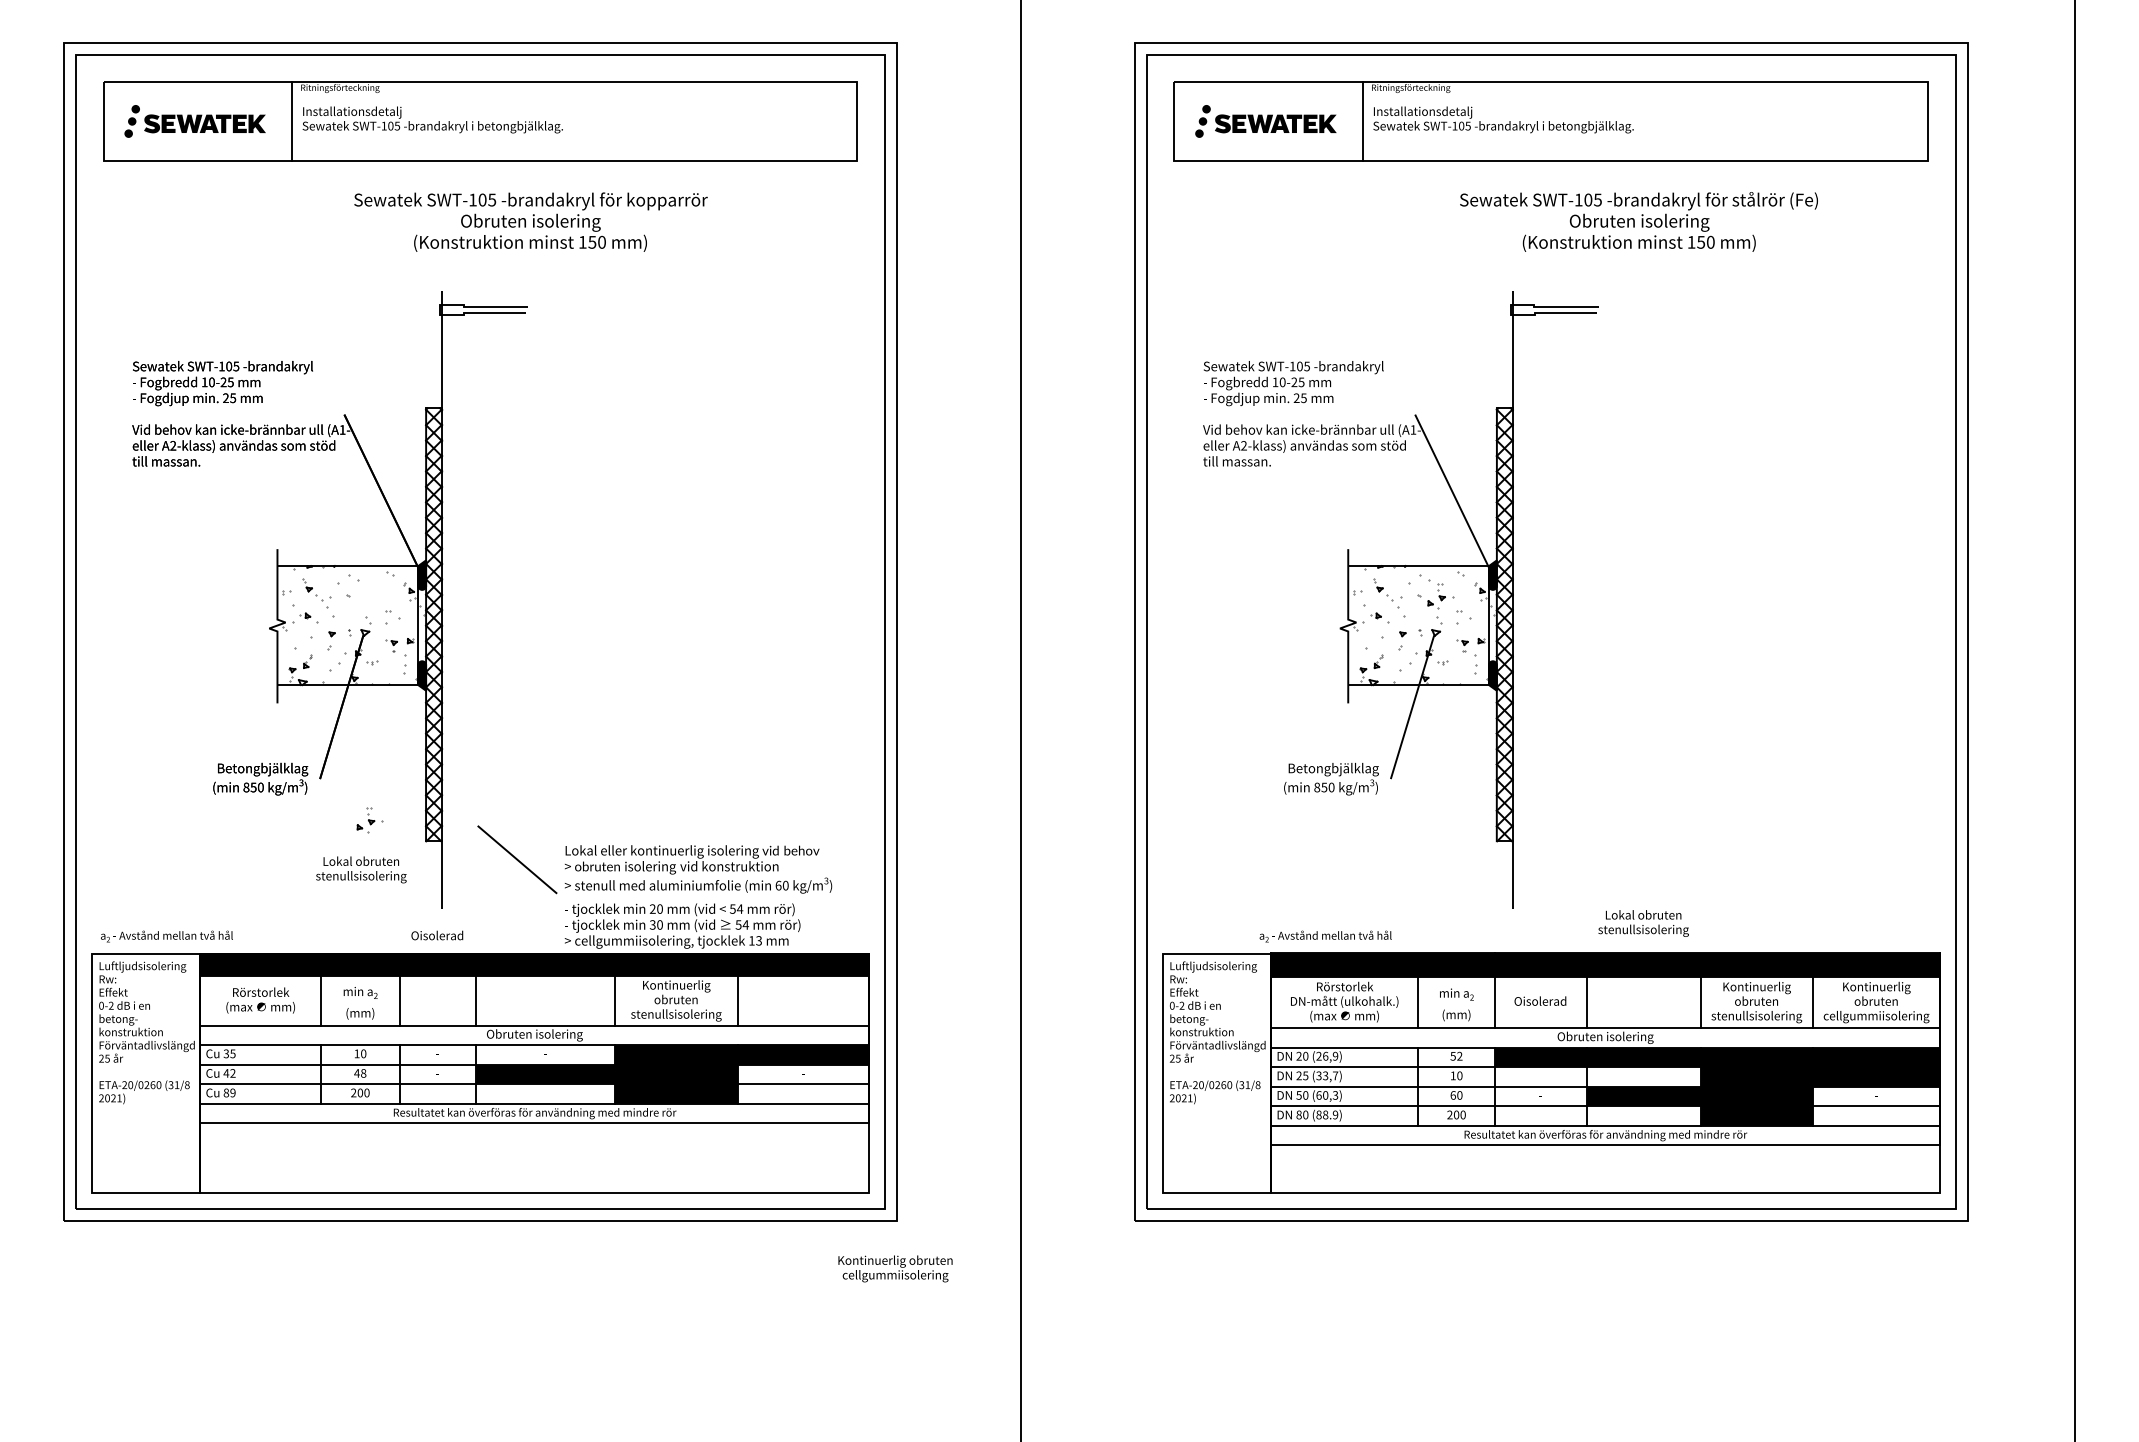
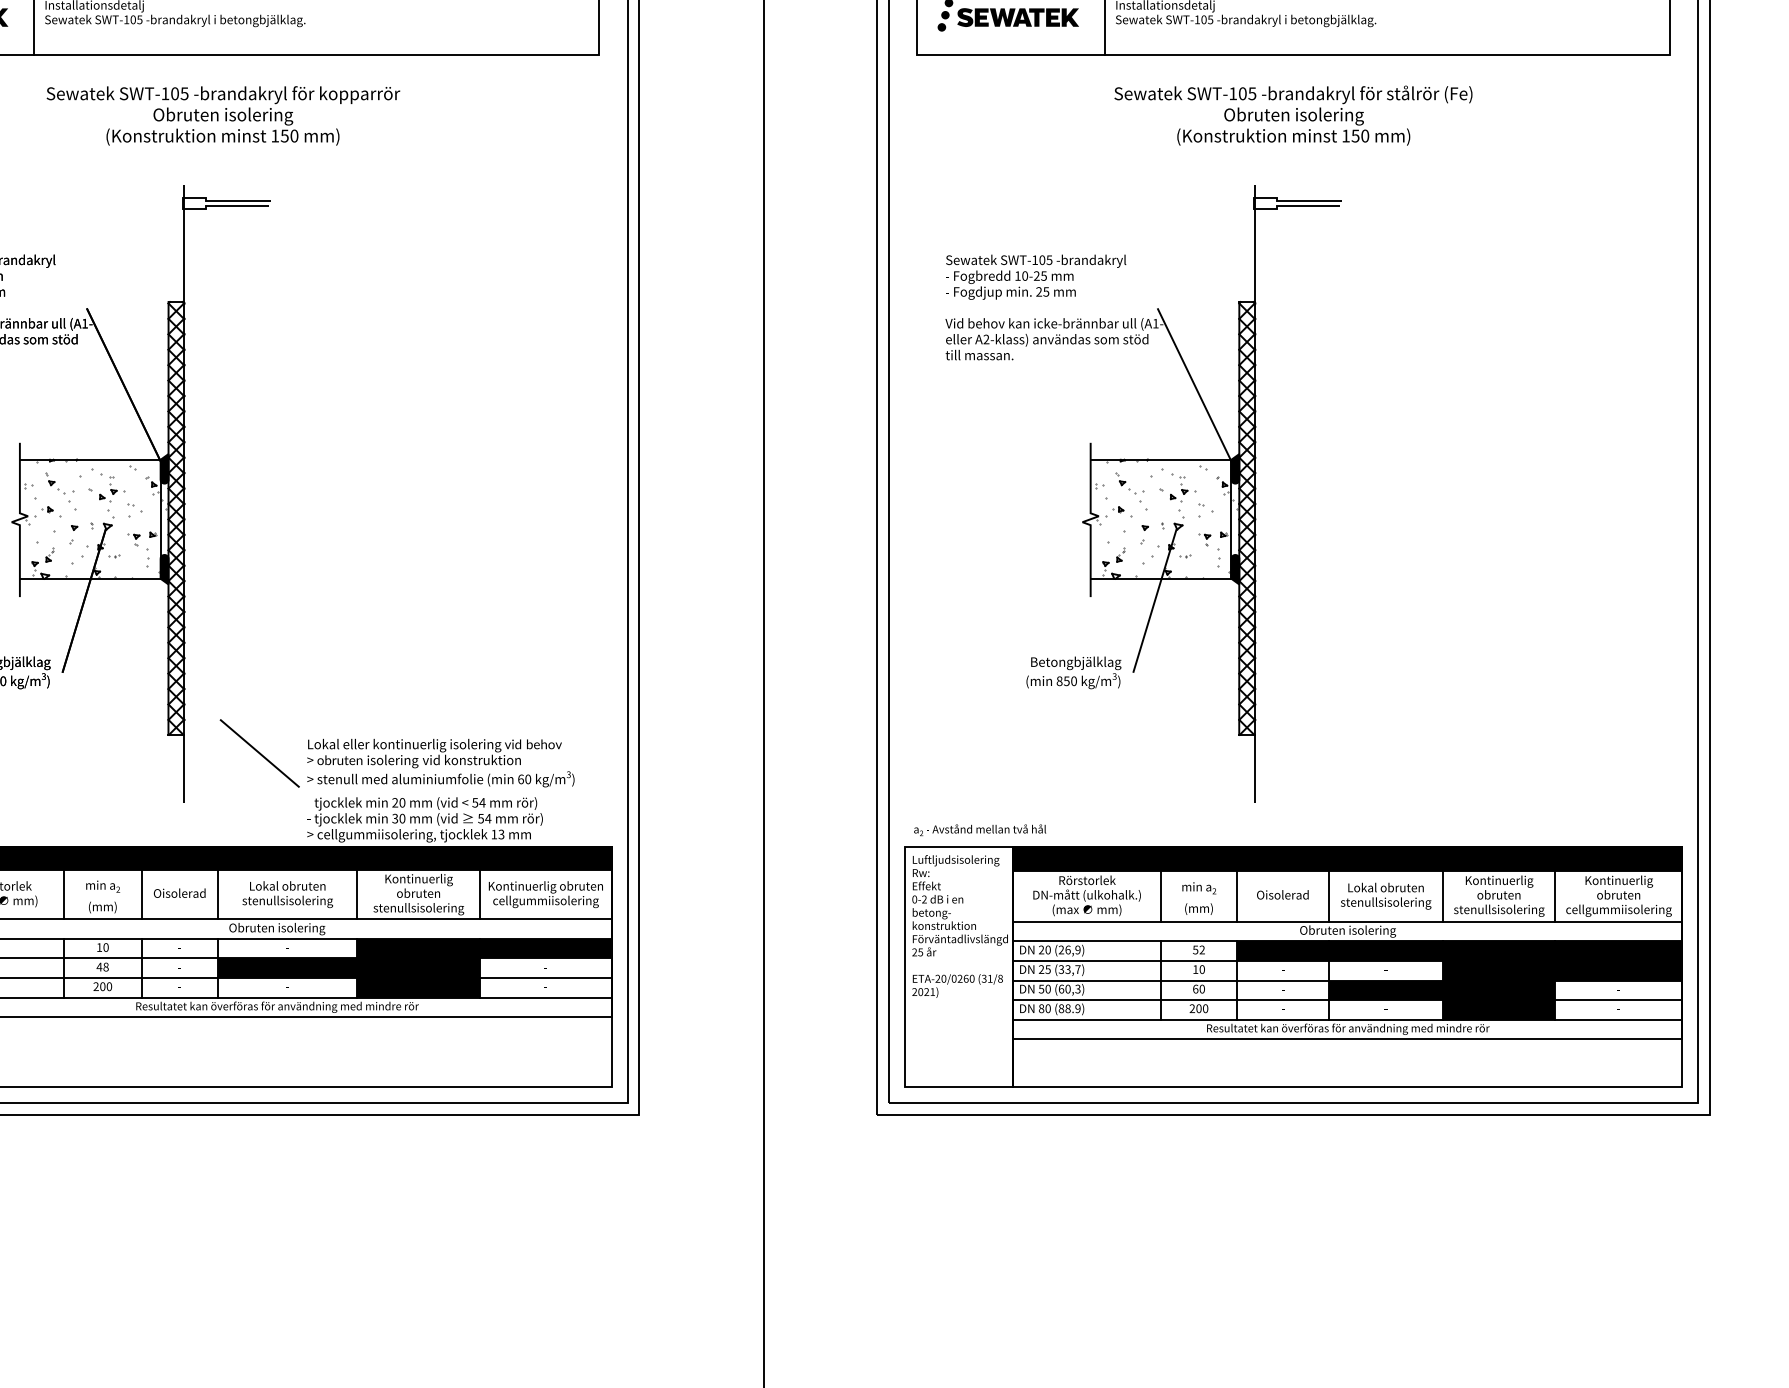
text: (530, 221) -> (222, 115), moved
text: (1638, 221) -> (1292, 115), moved
part: (369, 820) -> (111, 490), moved
text: (361, 869) -> (287, 894), moved
text: (1643, 923) -> (1385, 896), moved
text: (437, 935) -> (179, 893), moved
text: (1325, 936) -> (979, 830), moved
text: (895, 1268) -> (545, 894), moved

